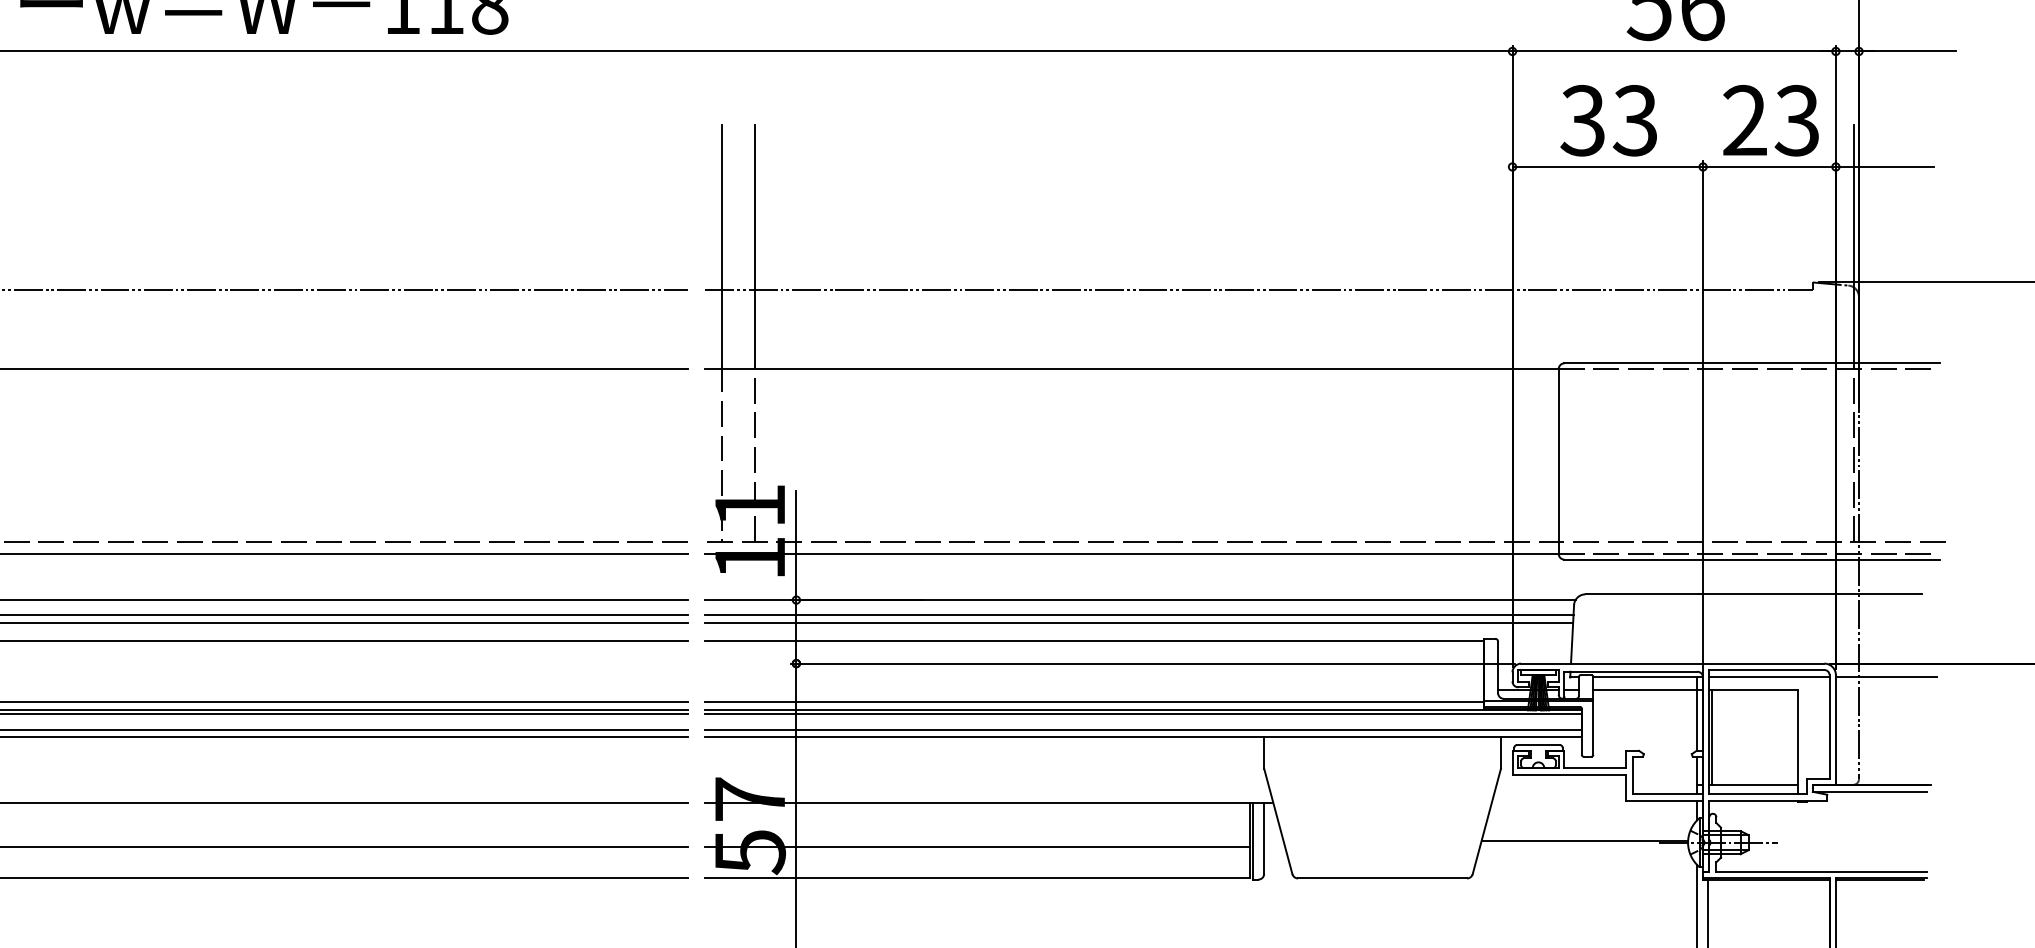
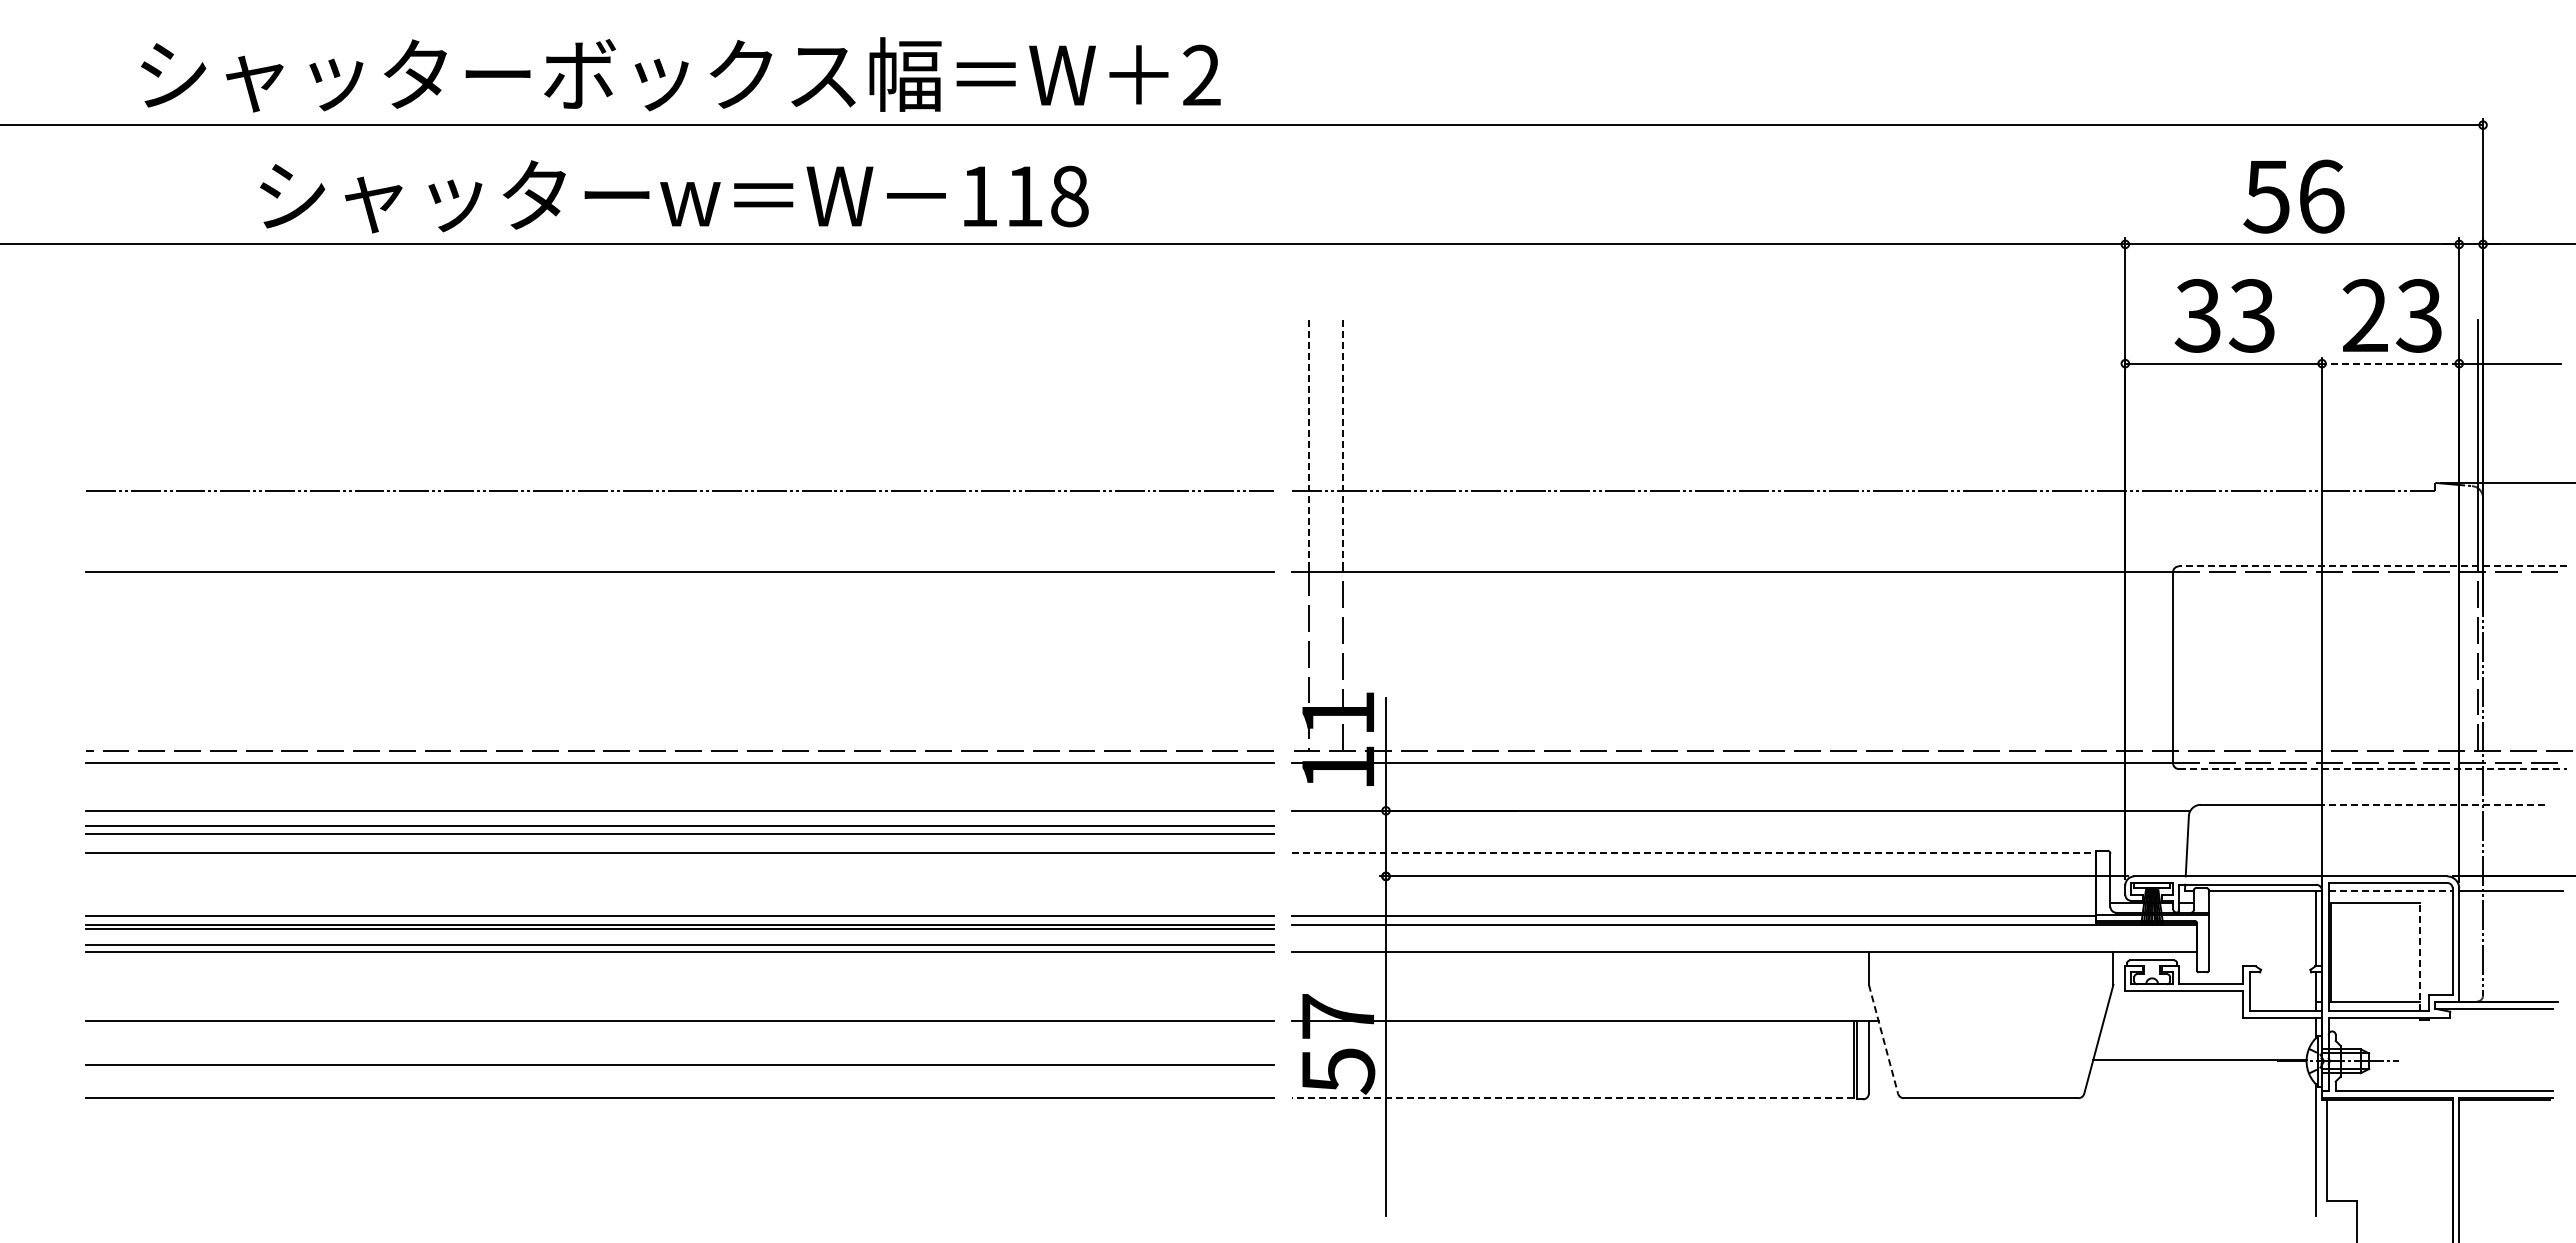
line: (1769, 166) -> (2390, 363), solid -> dashed
line: (755, 245) -> (1343, 444), solid -> dashed
line: (722, 246) -> (1309, 445), solid -> dashed
line: (1751, 363) -> (2372, 566), solid -> dashed
line: (1751, 560) -> (2372, 769), solid -> dashed
line: (1810, 593) -> (2432, 804), solid -> dashed
line: (1139, 614) -> (1740, 825), removed
line: (1138, 623) -> (1739, 834), removed
line: (1094, 640) -> (1693, 852), solid -> dashed
line: (1770, 677) -> (2391, 890), solid -> dashed
line: (1648, 689) -> (2265, 903), removed
line: (1143, 714) -> (1744, 928), removed
line: (1143, 729) -> (1744, 944), removed
line: (1798, 742) -> (2420, 957), solid -> dashed
line: (1278, 821) -> (1883, 1039), solid -> dashed
line: (978, 846) -> (1573, 1065), removed
line: (978, 877) -> (1573, 1097), solid -> dashed

